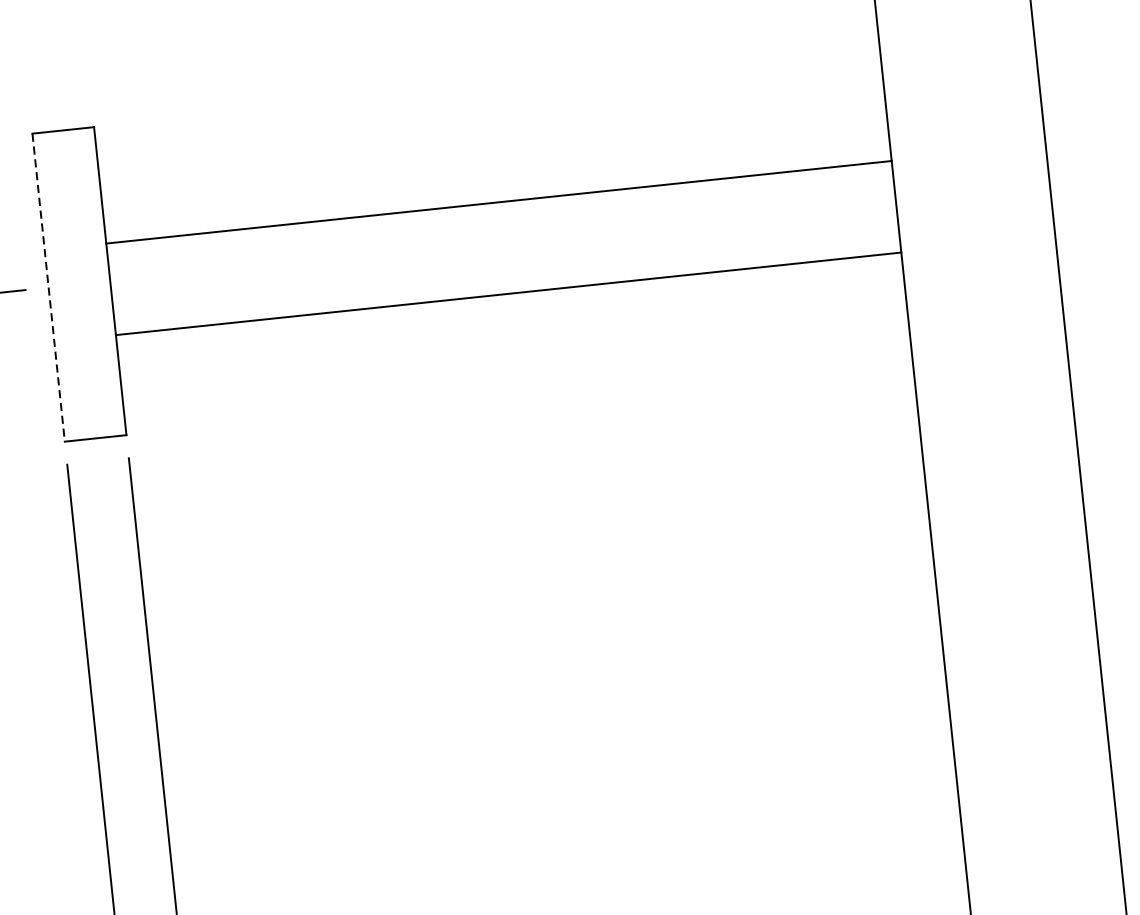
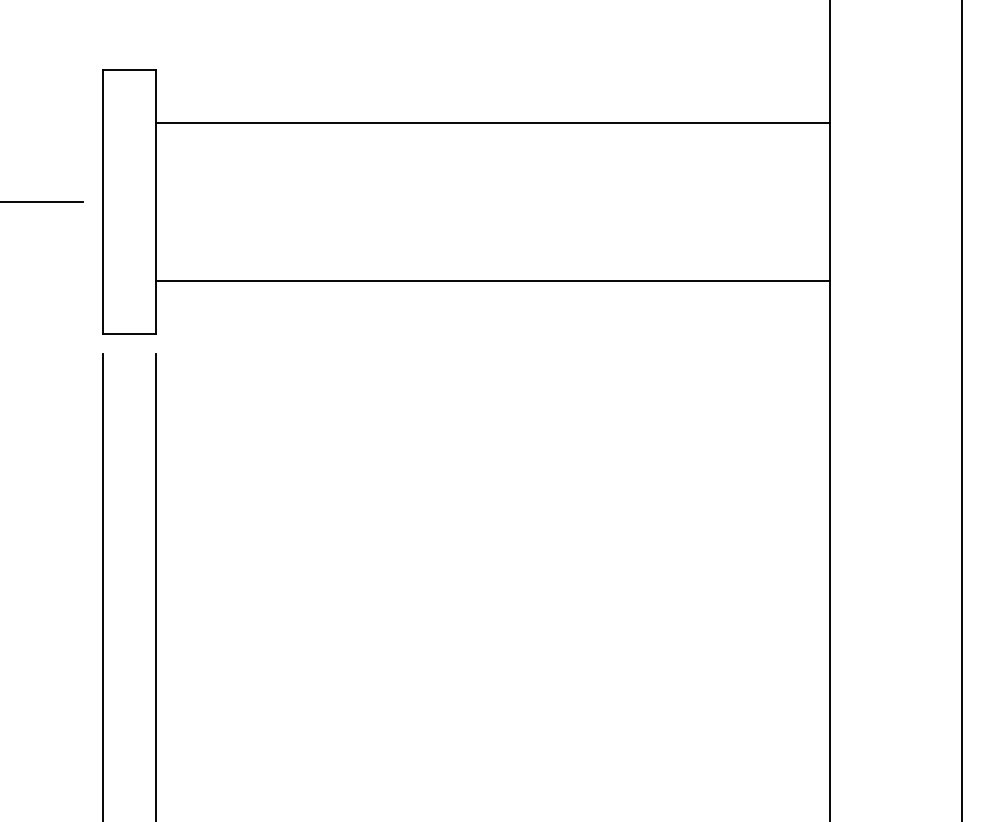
line: (498, 201) -> (492, 122), moved
line: (48, 288) -> (103, 202), dashed -> solid
line: (508, 293) -> (492, 281), moved

